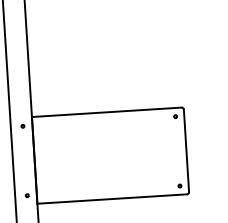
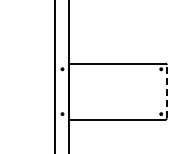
line: (185, 150) -> (166, 91), solid -> dashed

